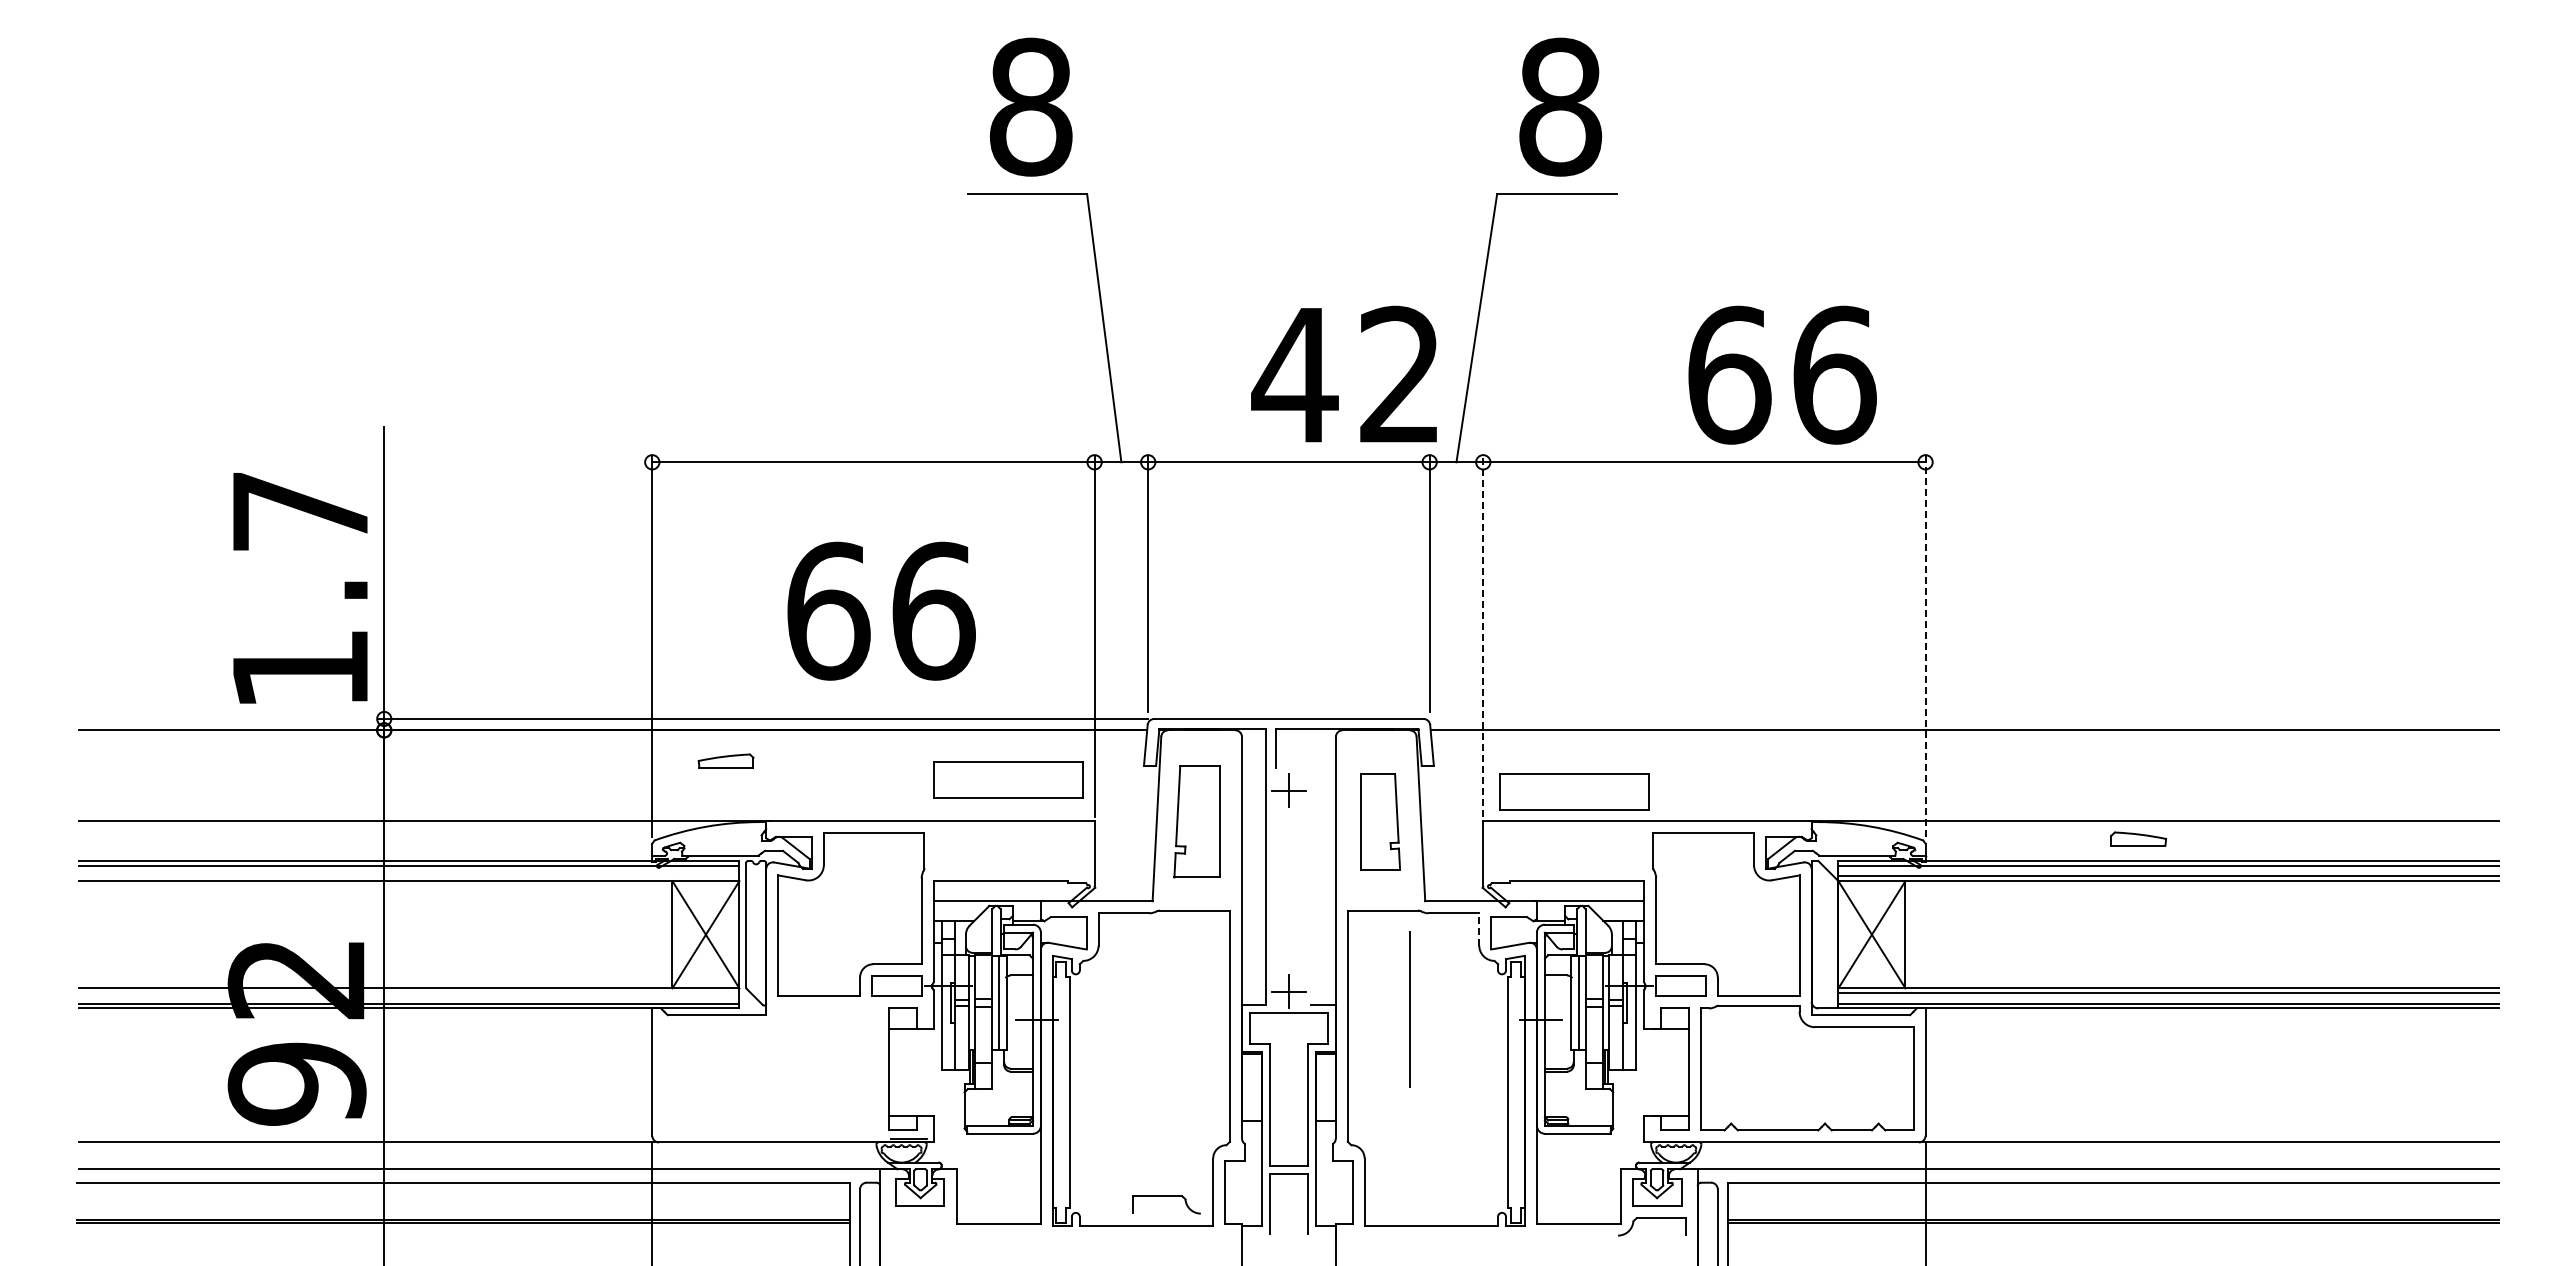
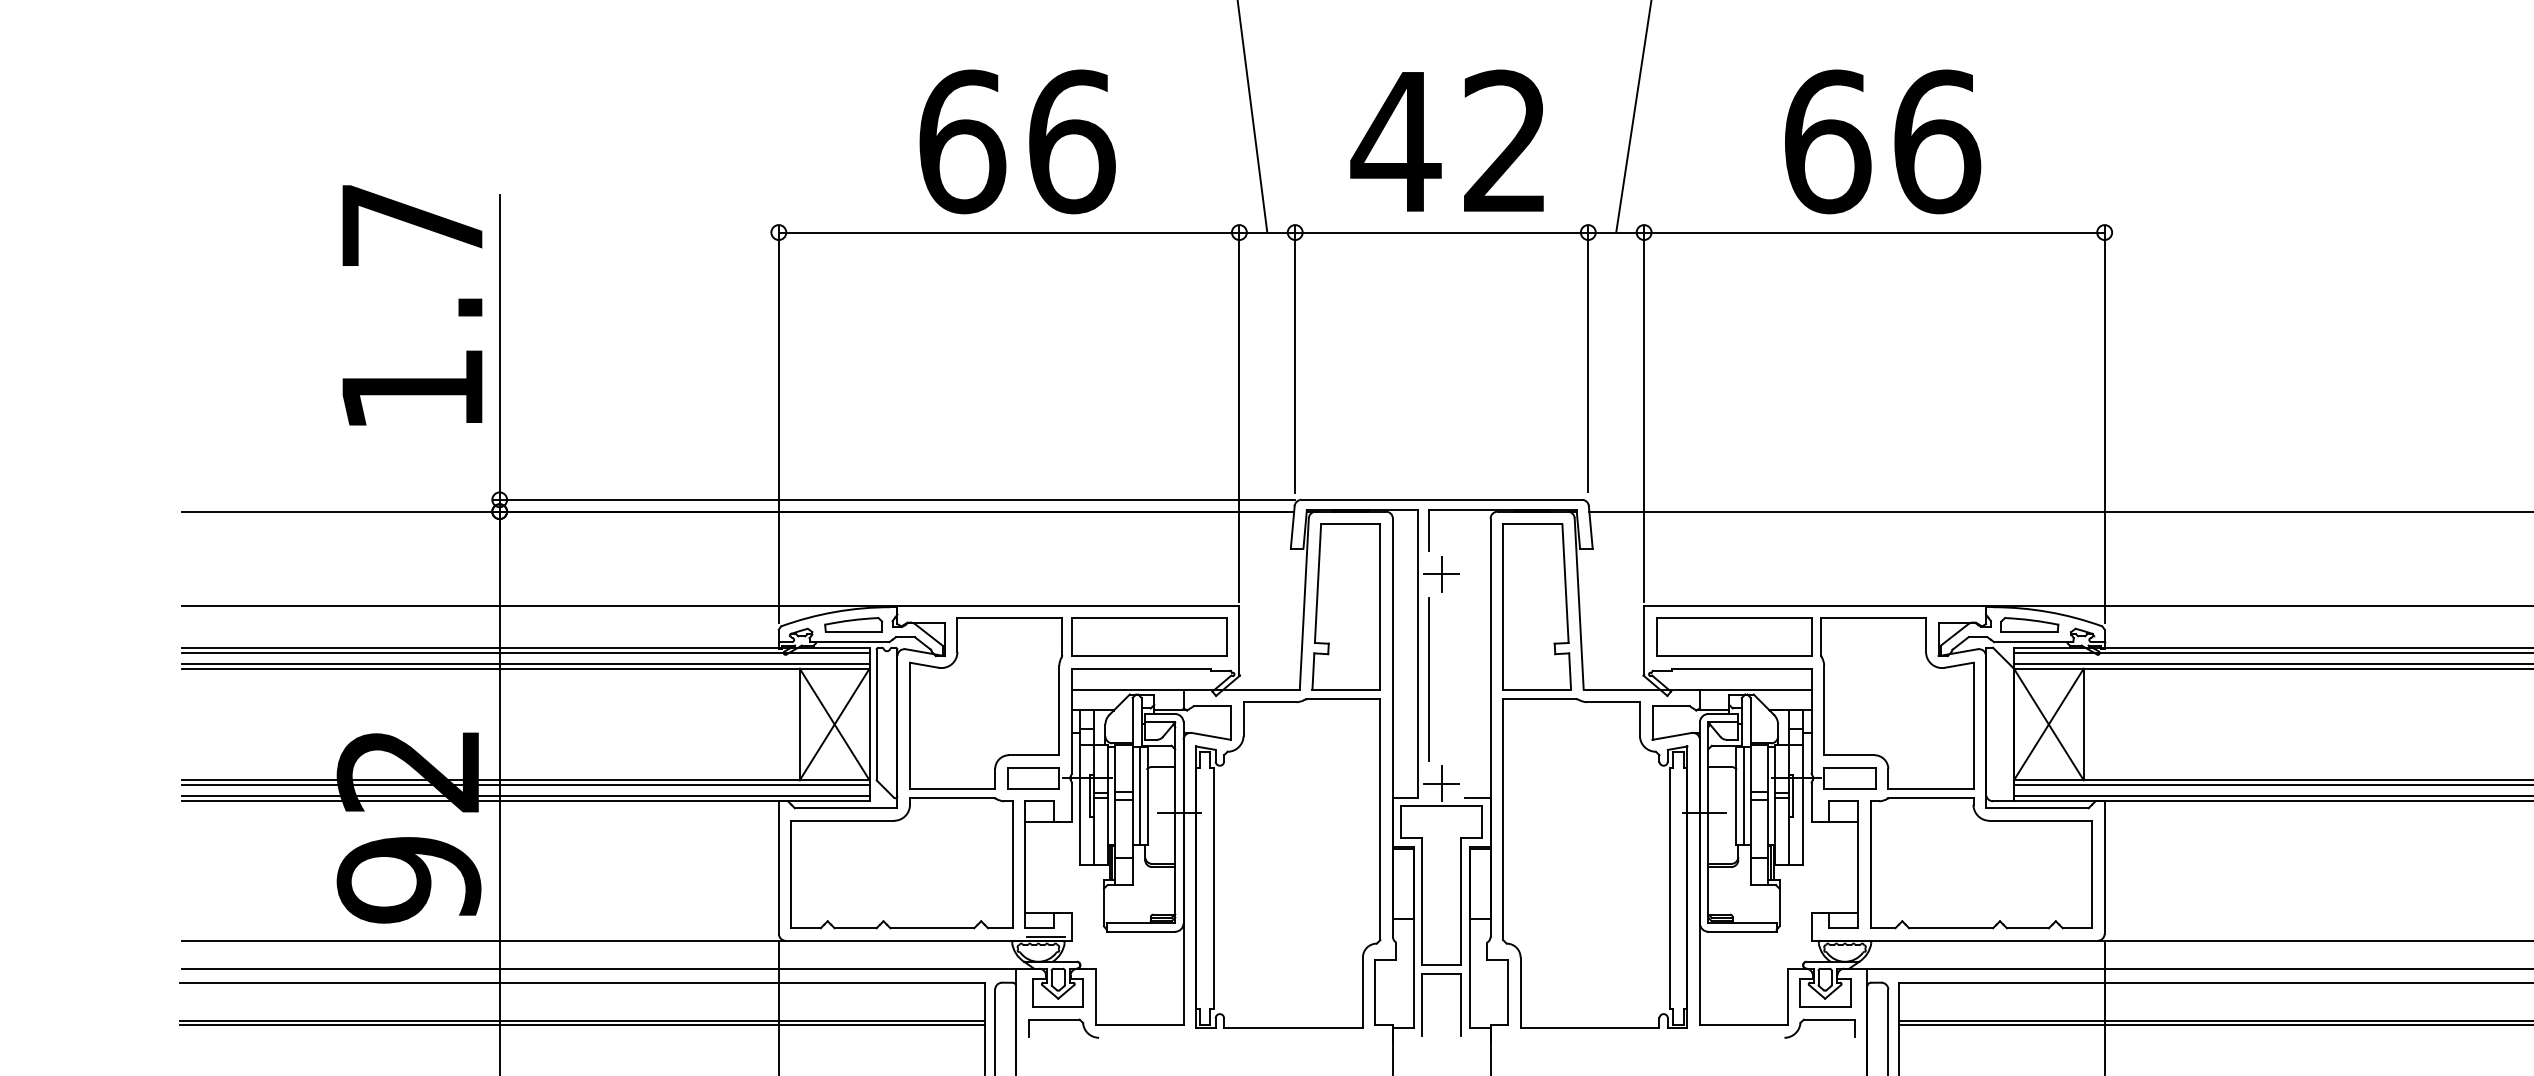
text: (1343, 373) -> (1446, 140), moved
text: (1782, 374) -> (1882, 141), moved
text: (300, 588) -> (412, 305), moved
text: (881, 610) -> (1017, 141), moved
line: (1483, 636) -> (1644, 413), dashed -> solid
line: (1925, 646) -> (2104, 424), dashed -> solid
part: (725, 760) -> (852, 624), moved
part: (1008, 779) -> (1149, 636), moved
part: (1574, 791) -> (1733, 636), moved
part: (1196, 821) -> (1345, 606), size x1.43
part: (1380, 821) -> (1537, 606), size x1.67
part: (2138, 838) -> (2029, 624), moved
line: (409, 876) -> (526, 663), added
line: (1479, 928) -> (1640, 718), dashed -> solid
line: (409, 993) -> (526, 785), added
line: (1409, 1009) -> (1427, 679), moved
part: (770, 1067) -> (901, 862), added
part: (1166, 1196) -> (1063, 1019), moved

